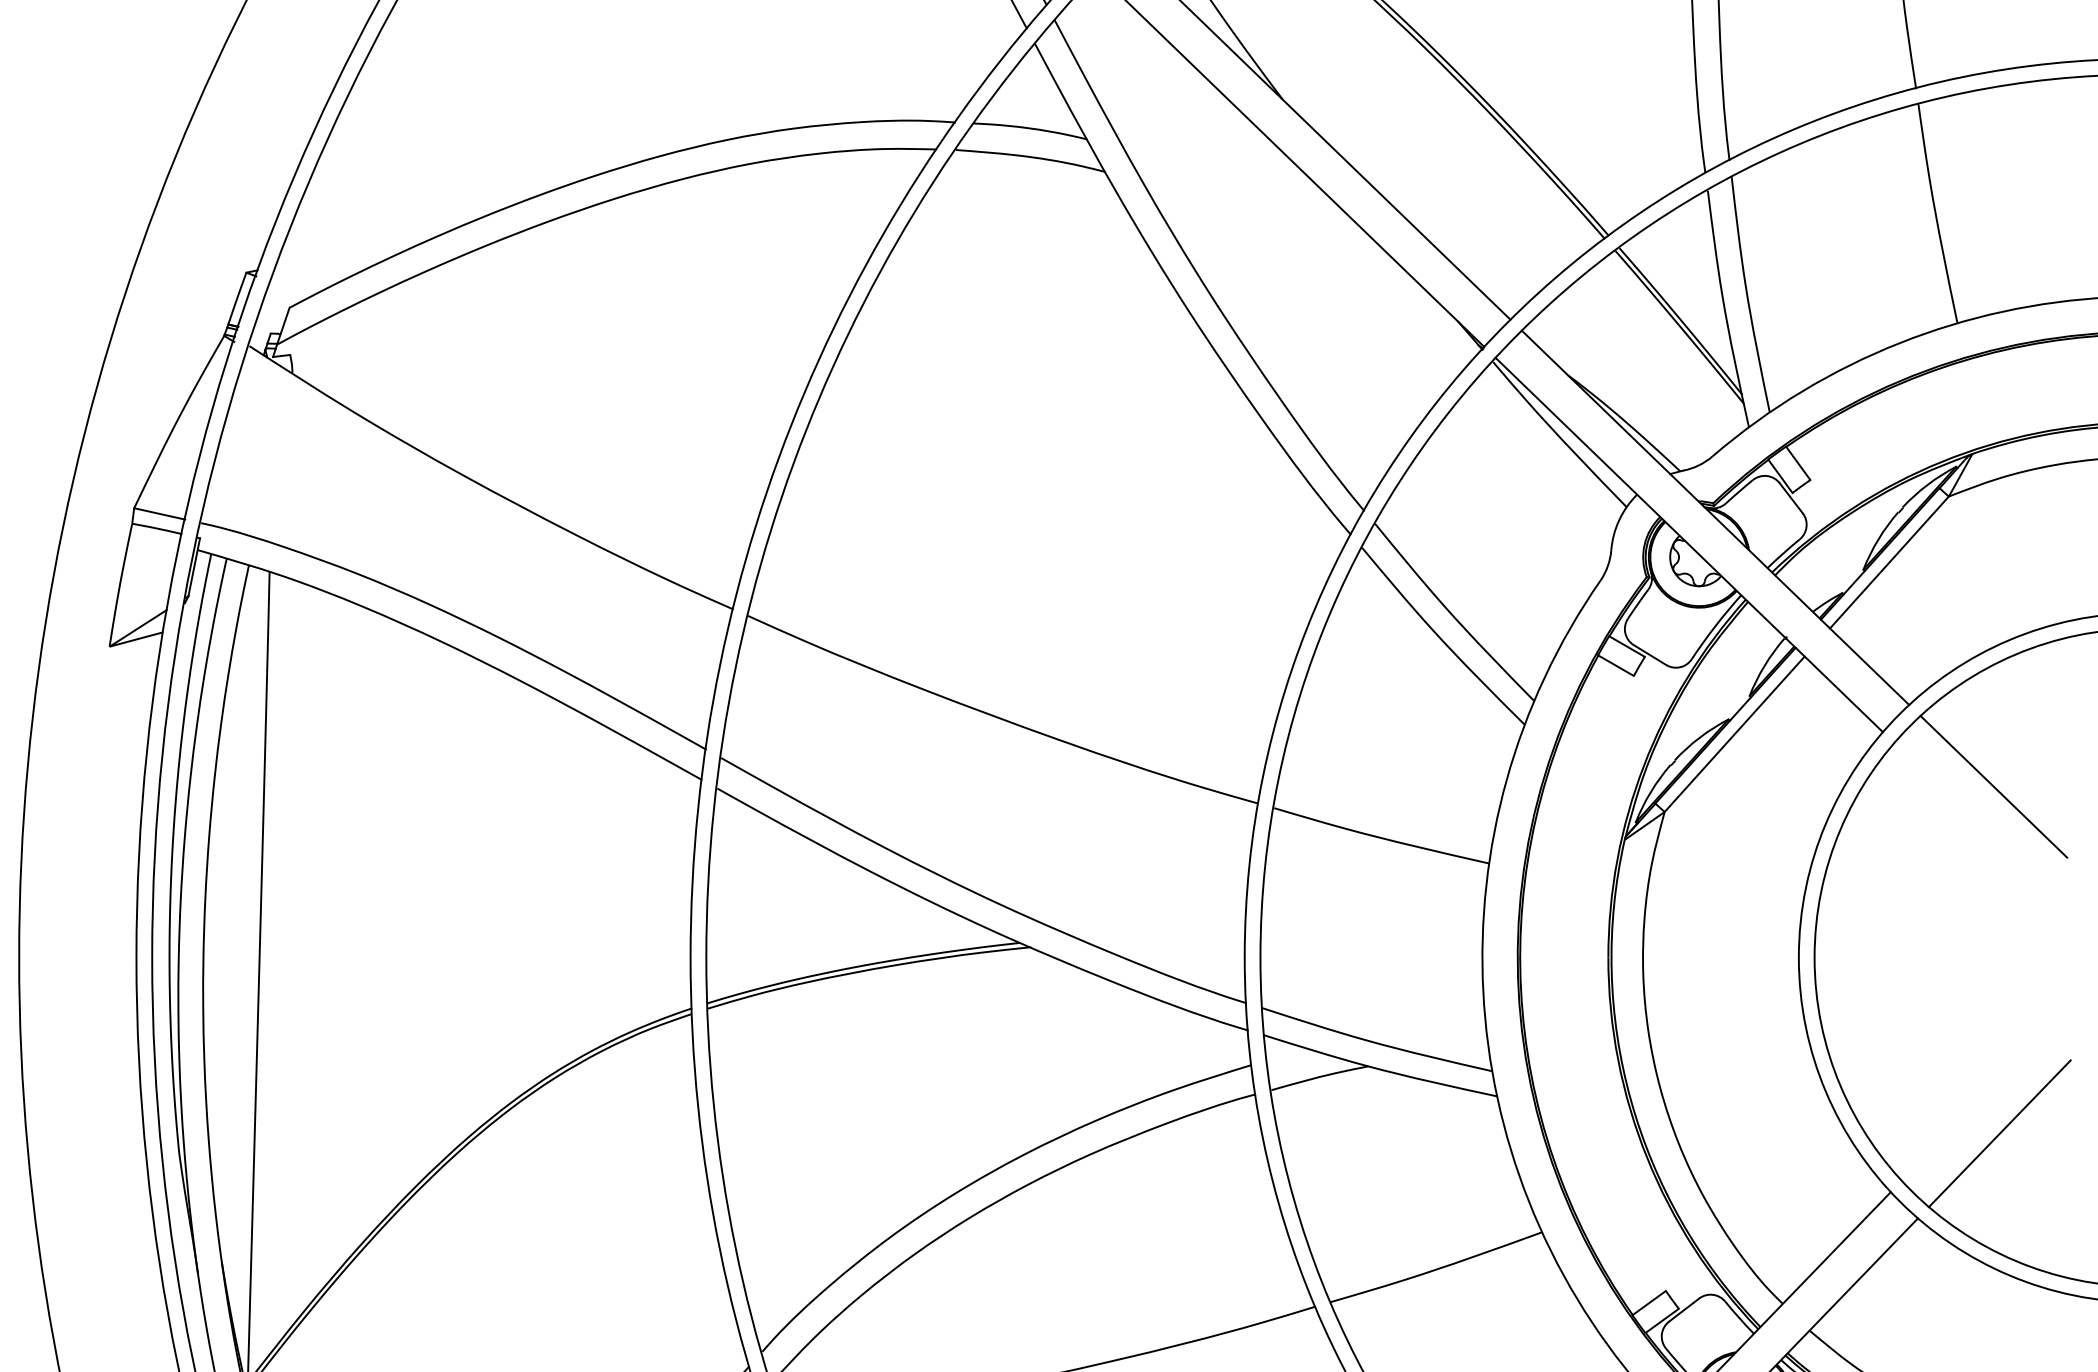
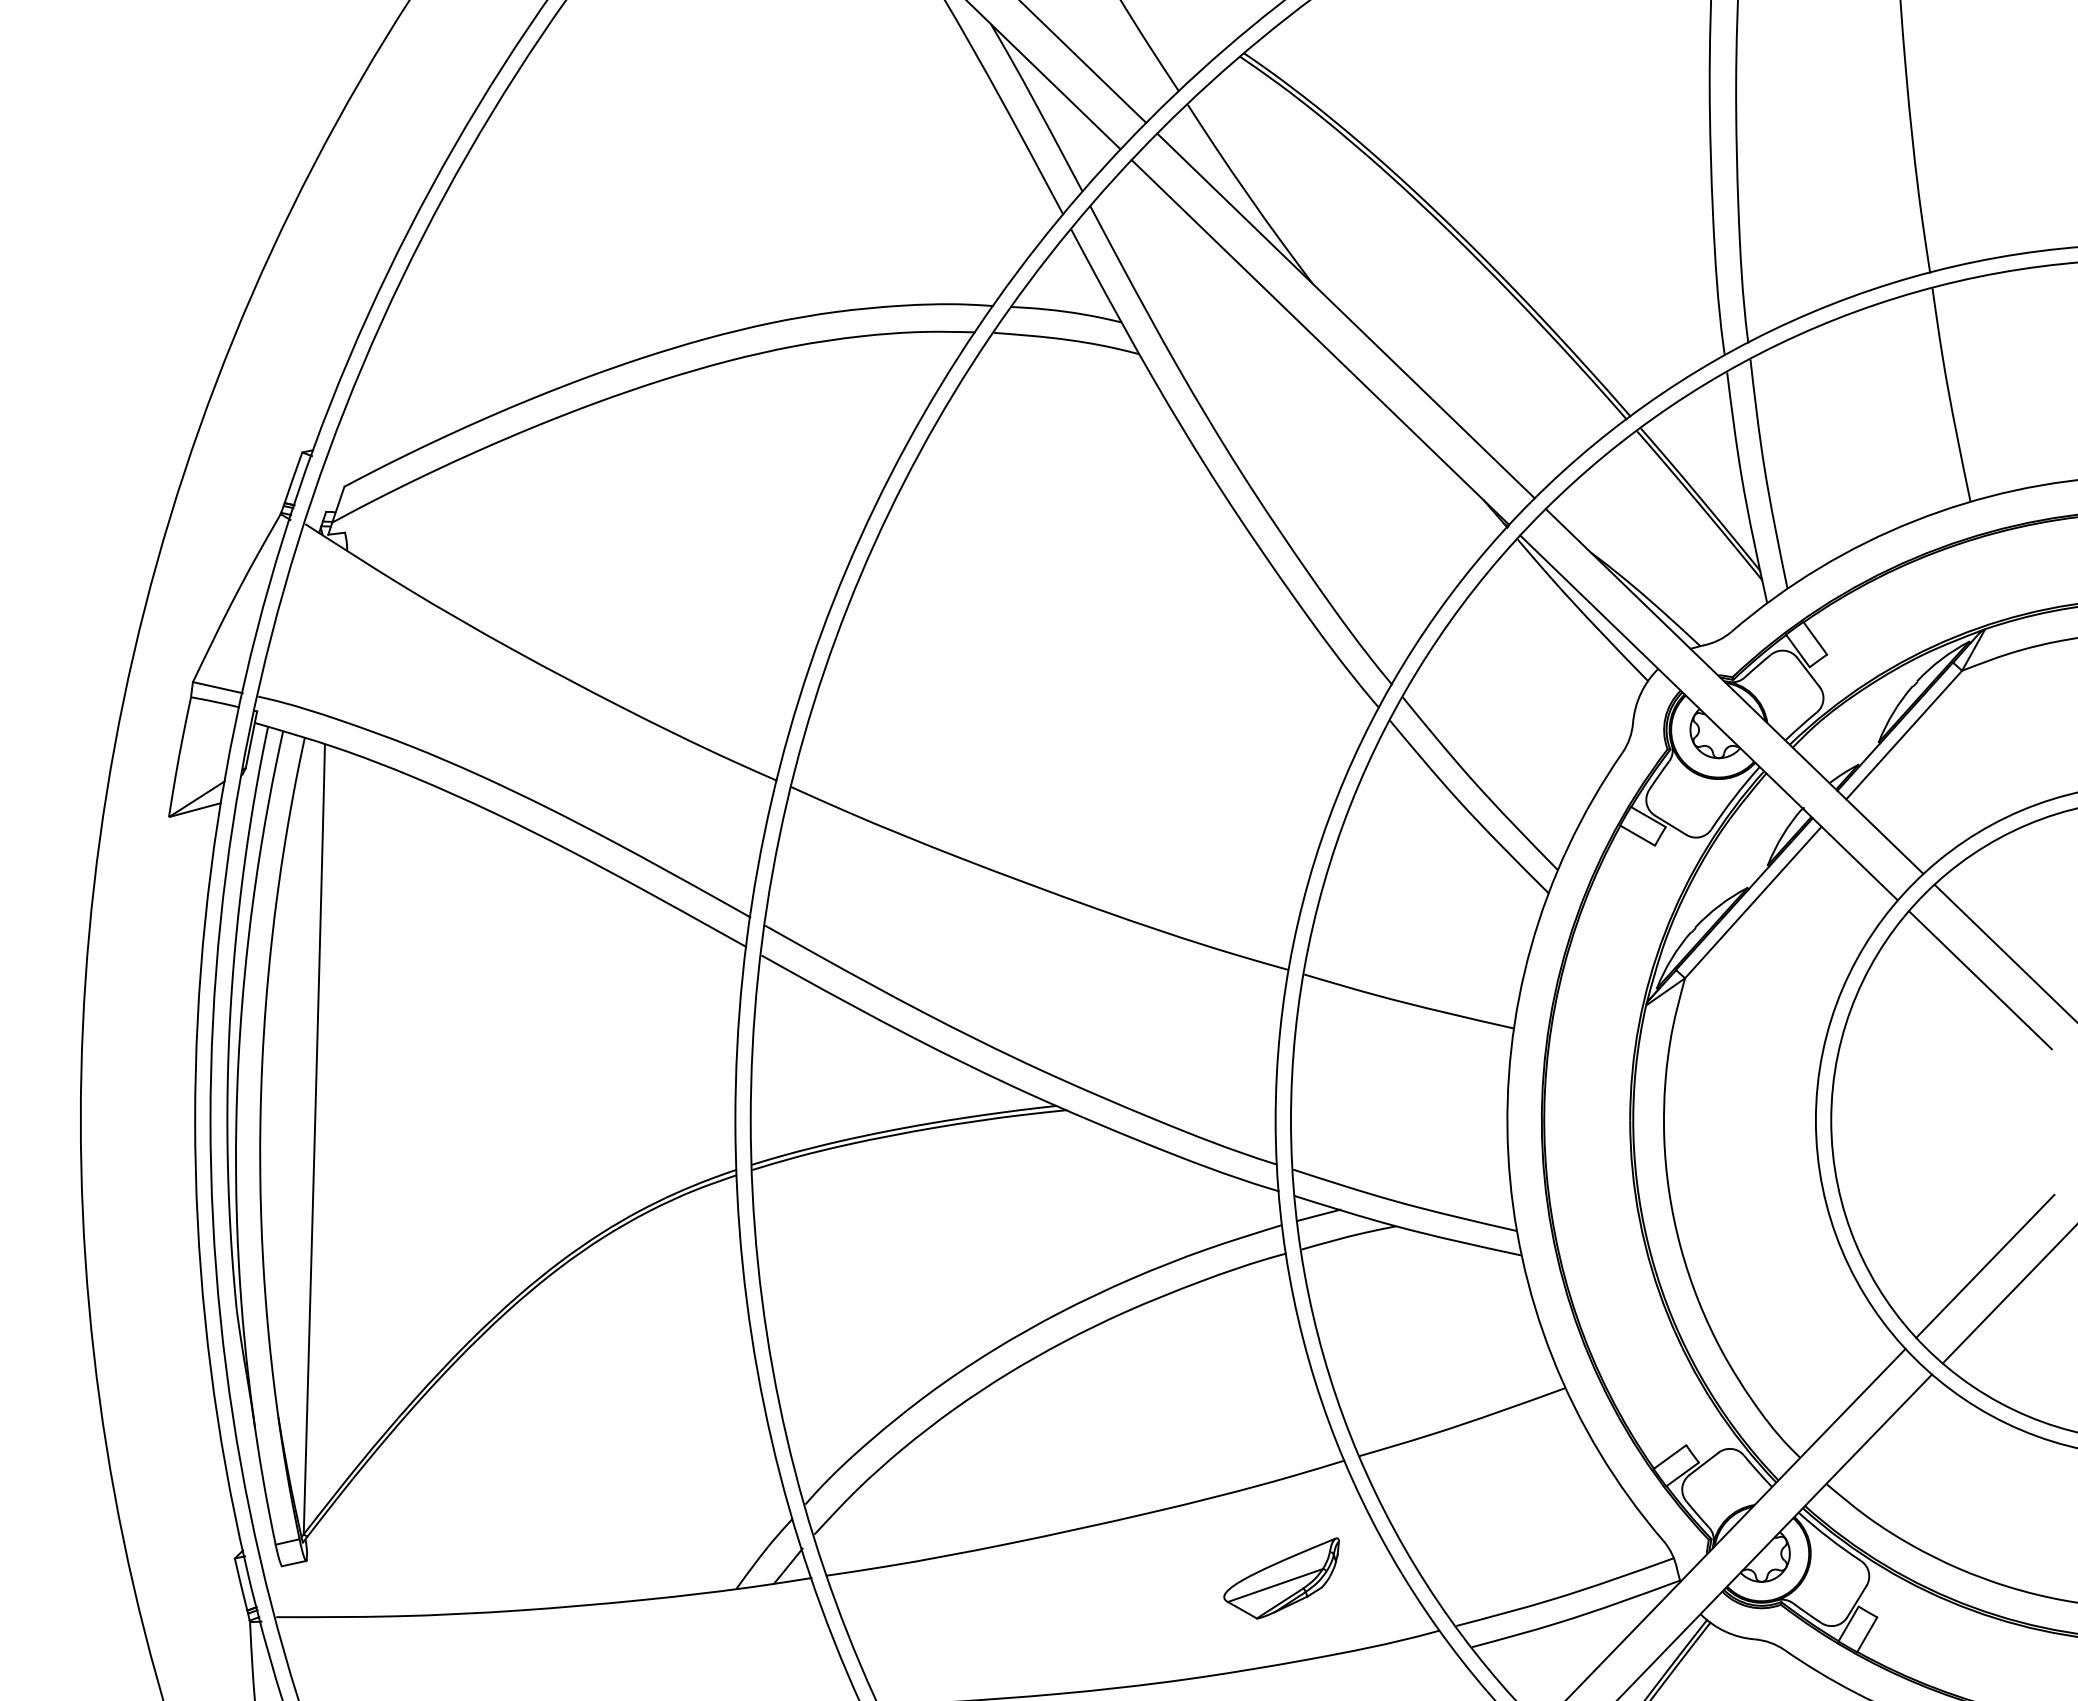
line: (1966, 814) -> (1979, 980), added
line: (1288, 1054) -> (1318, 1214), added
line: (1972, 1106) -> (1985, 1265), added

